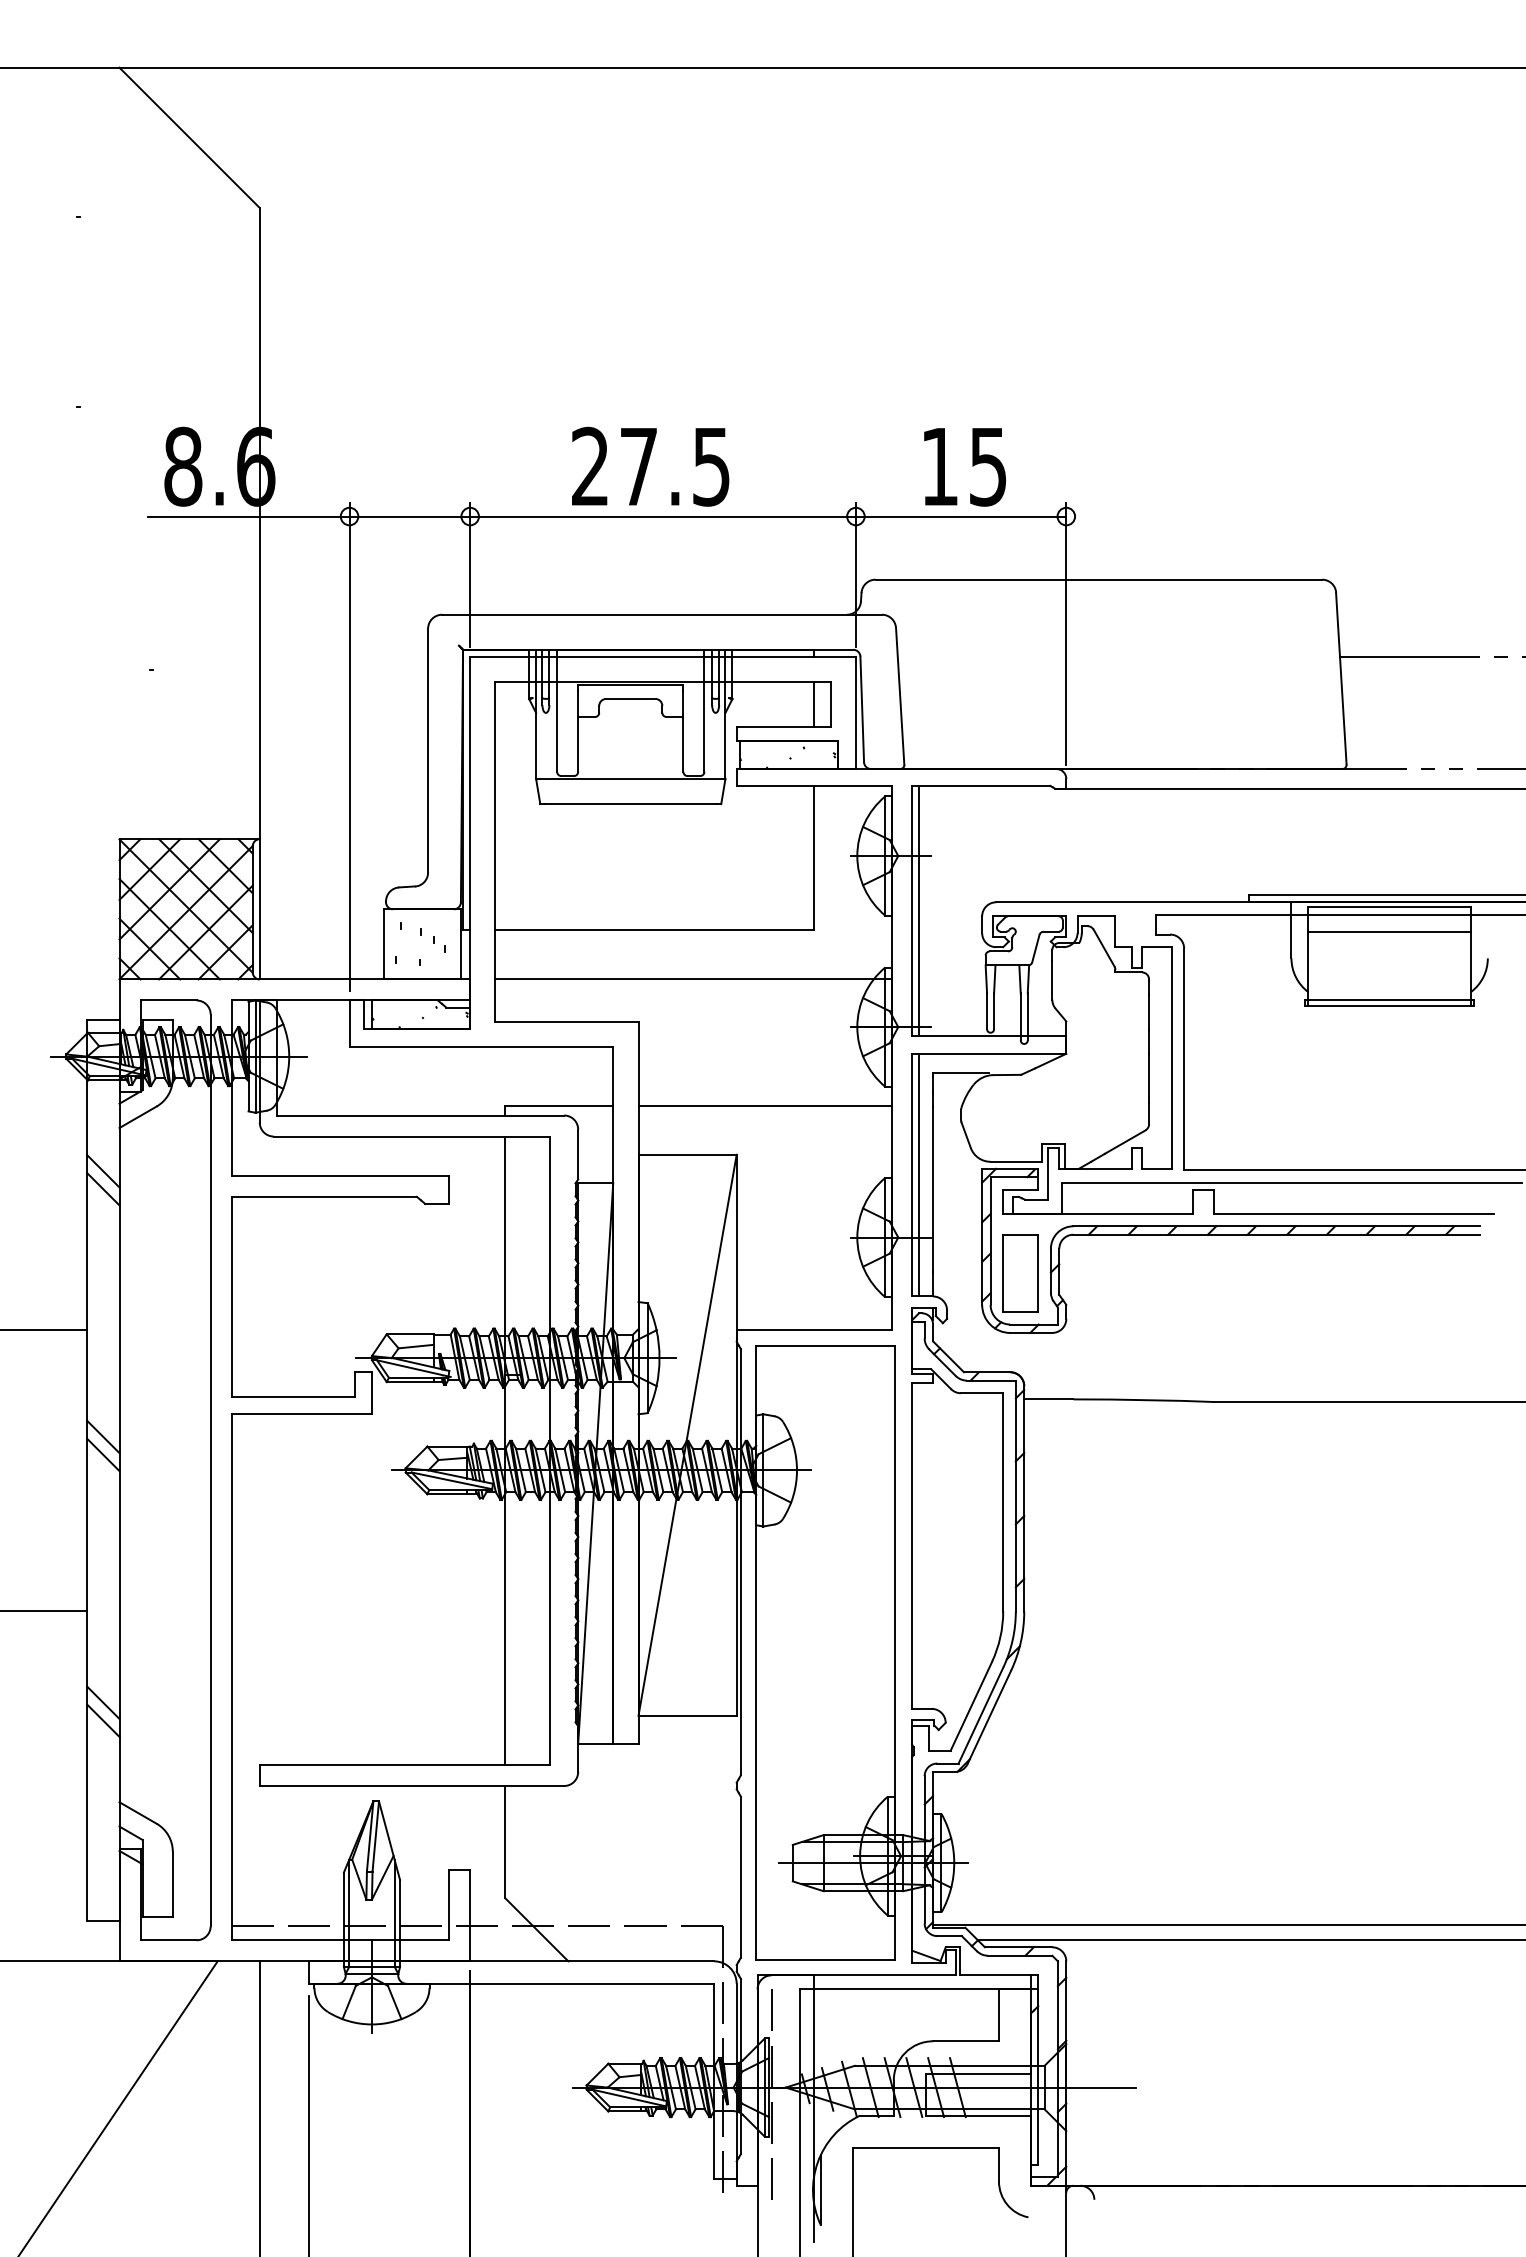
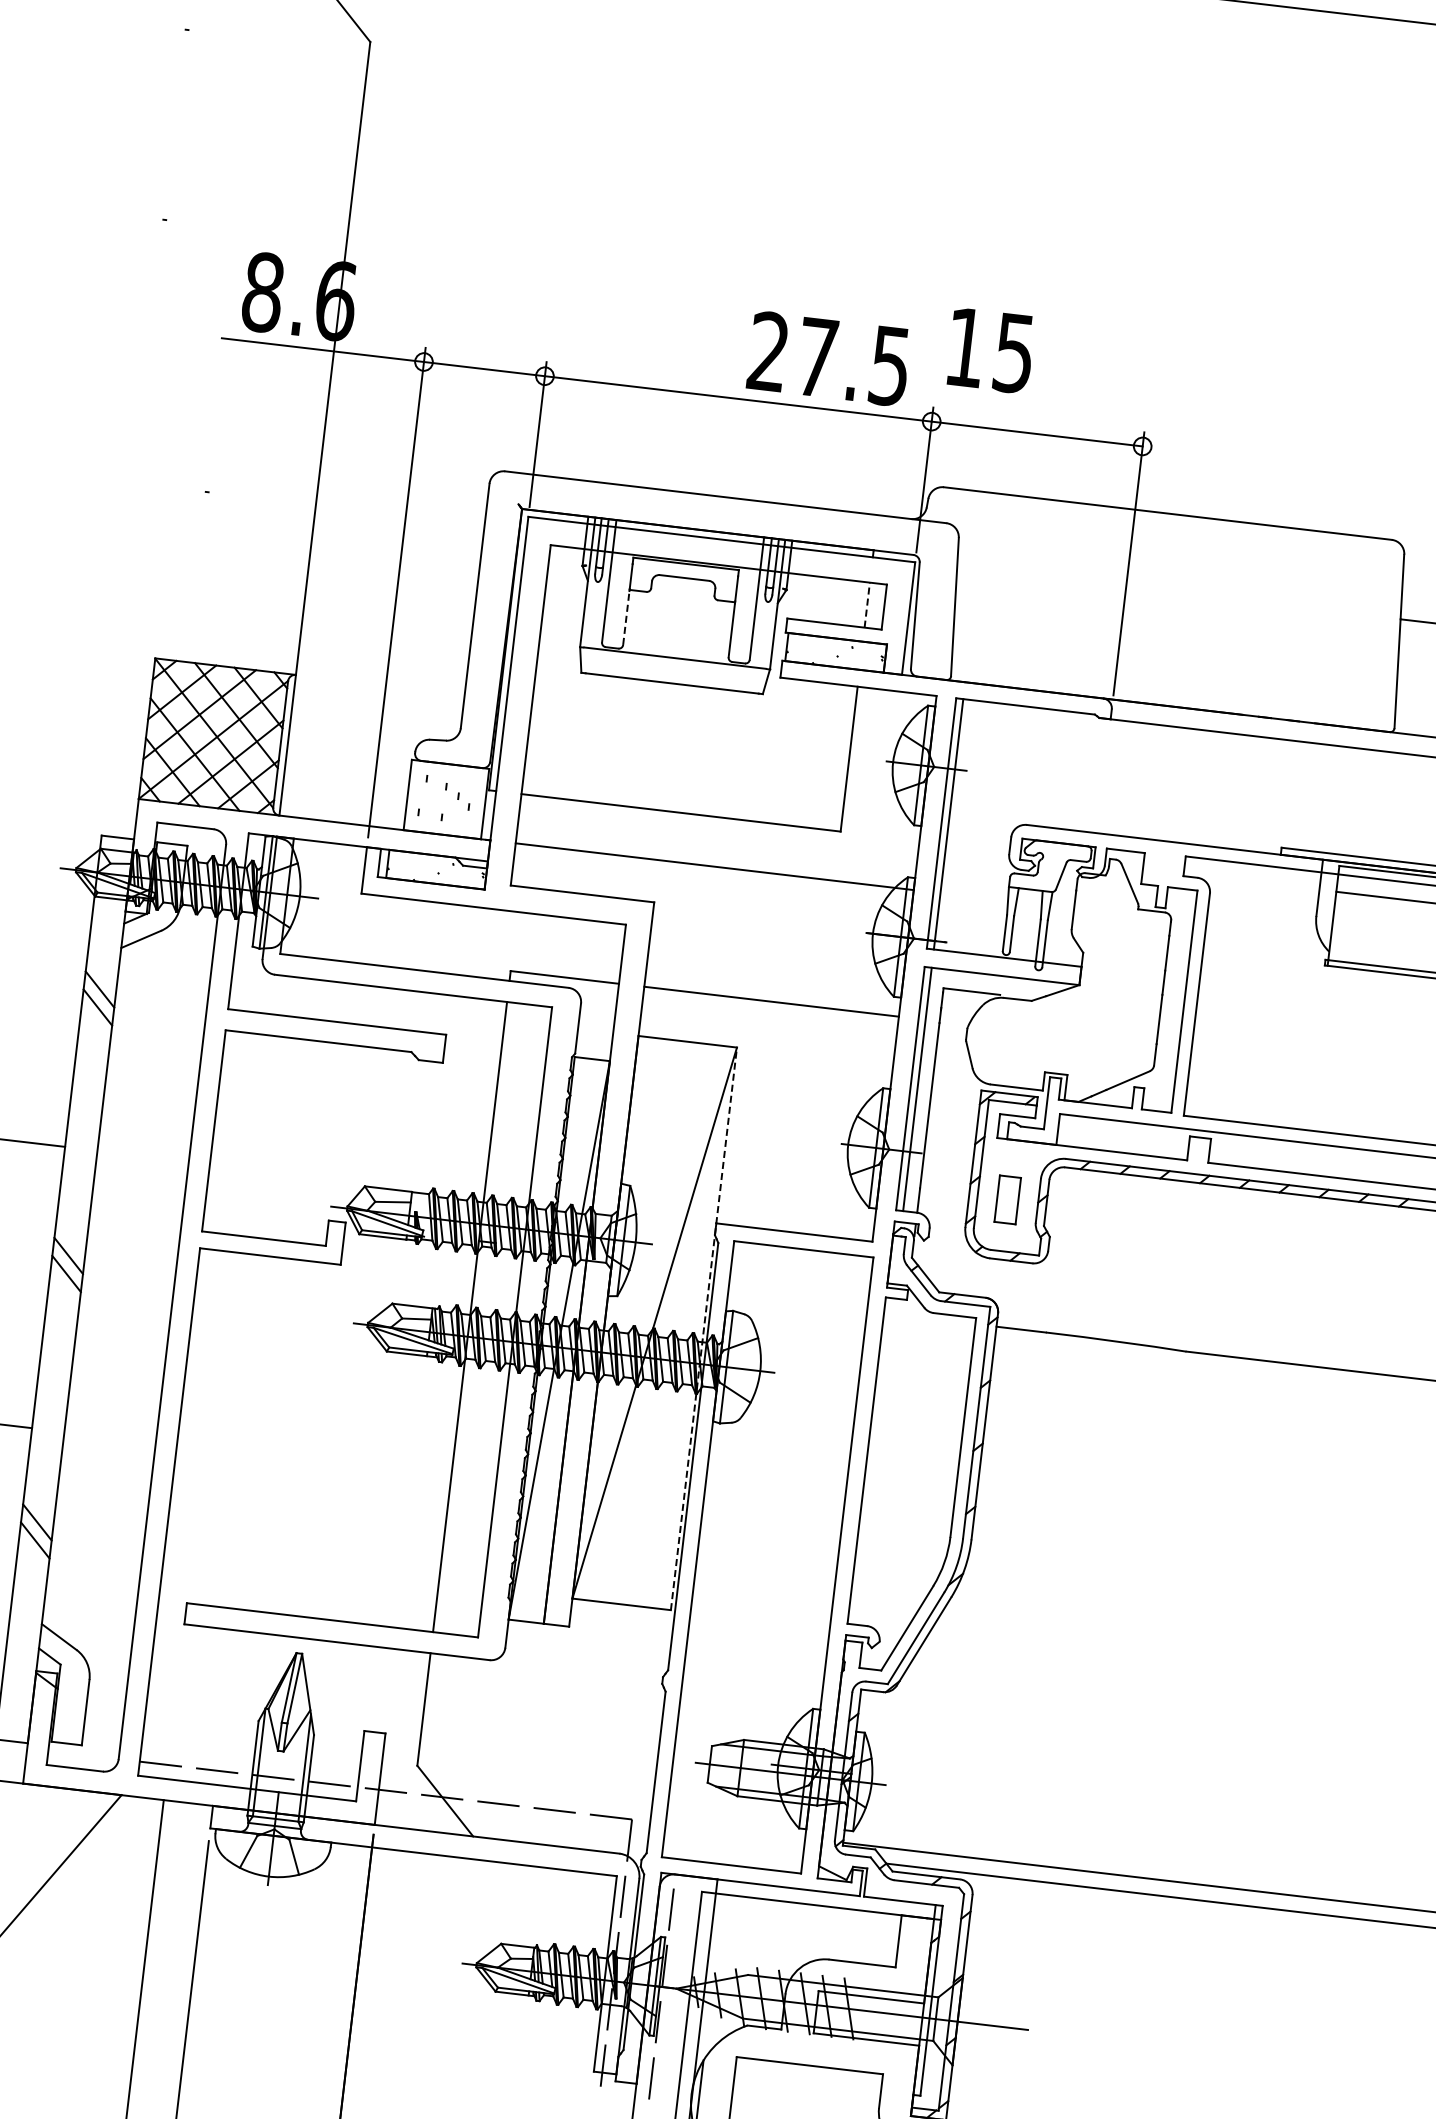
text: (650, 466) -> (828, 358), moved
text: (964, 467) -> (990, 351), moved
line: (813, 704) -> (867, 605), solid -> dashed
line: (578, 744) -> (626, 617), solid -> dashed
part: (1020, 1273) -> (1007, 1200), size x0.6
line: (736, 1435) -> (703, 1329), solid -> dashed

